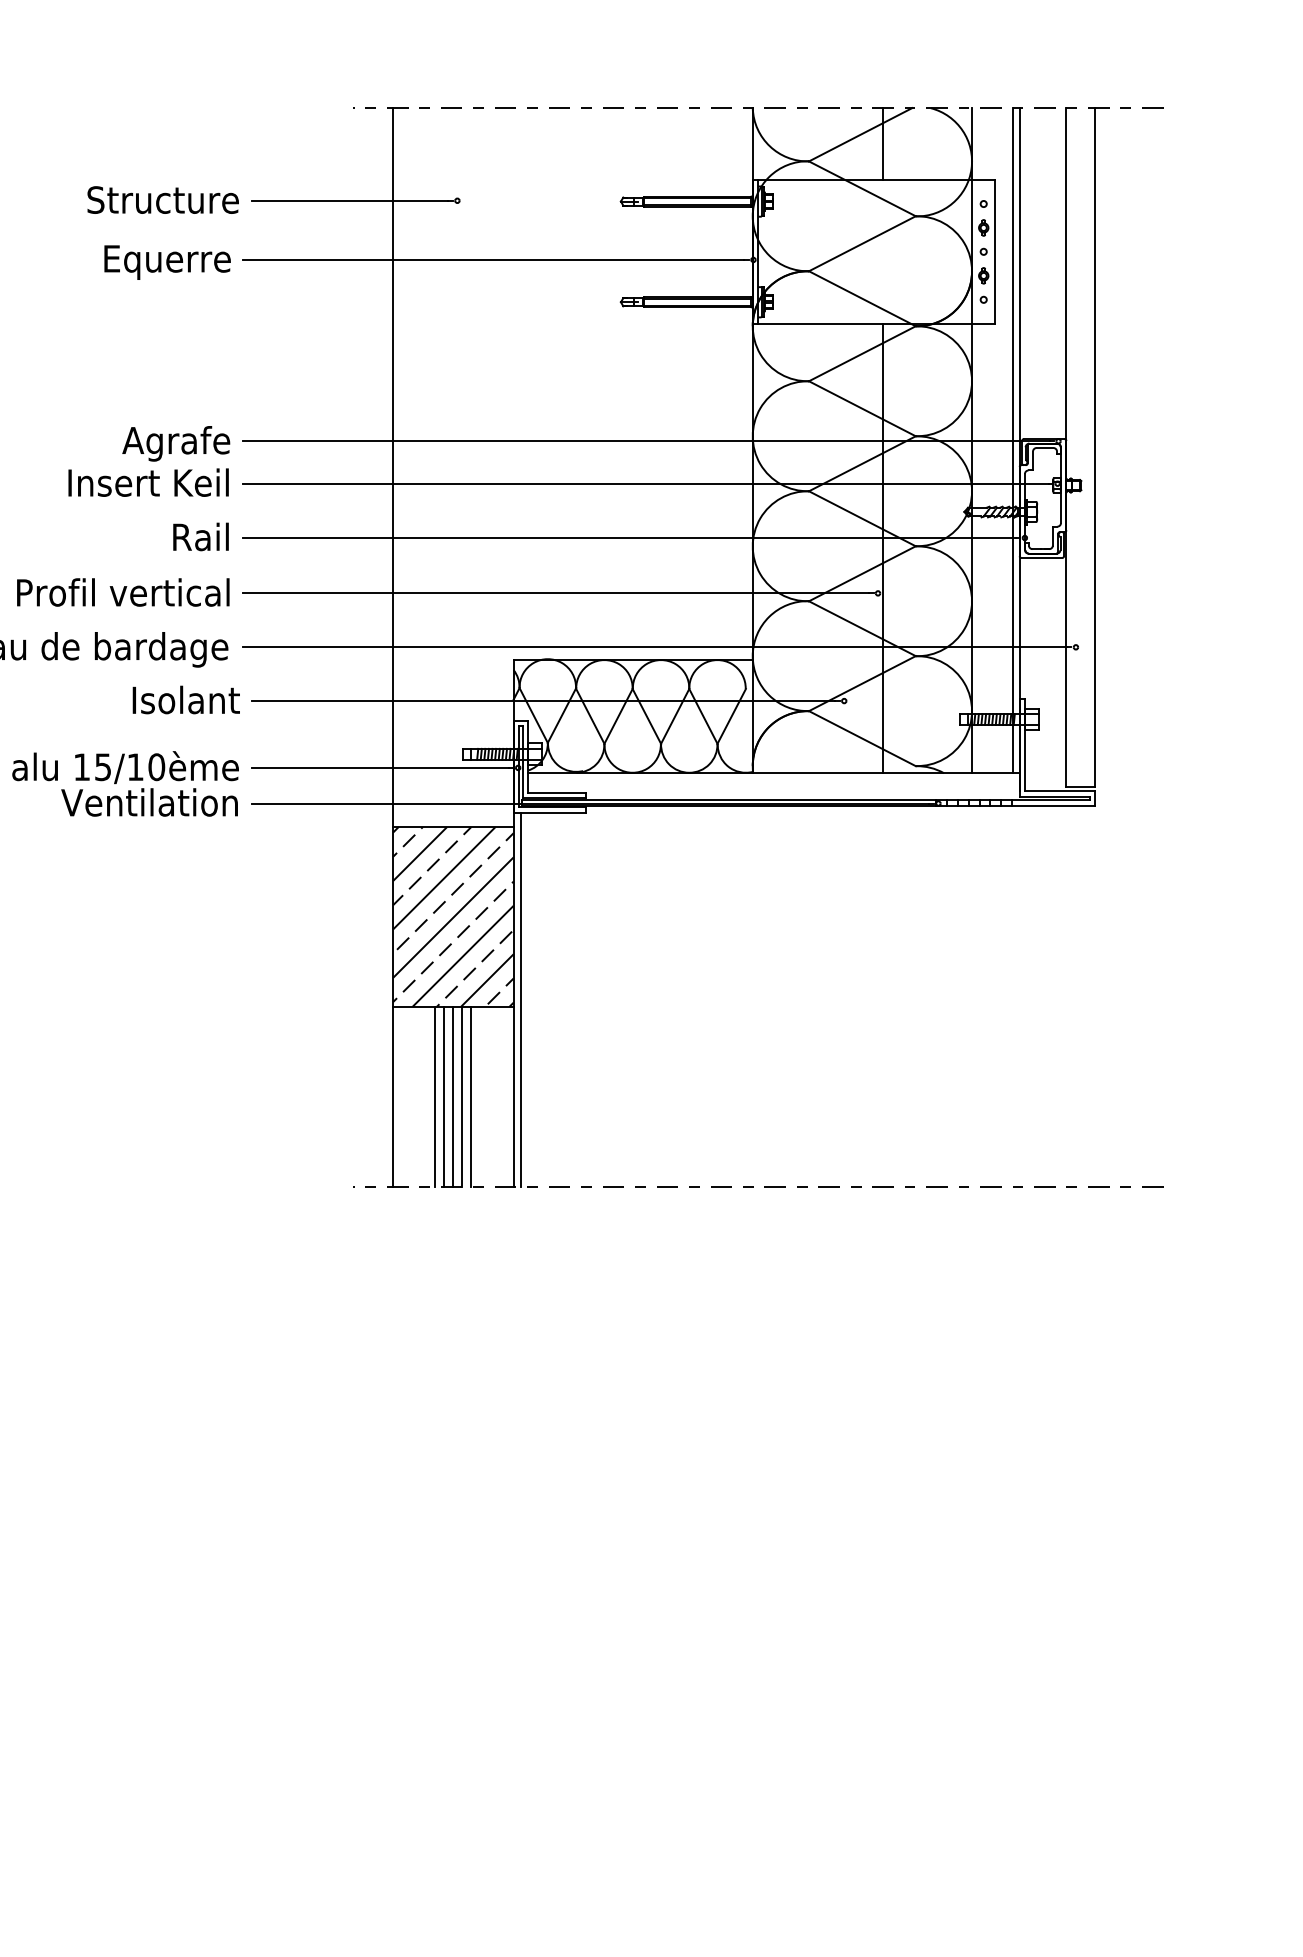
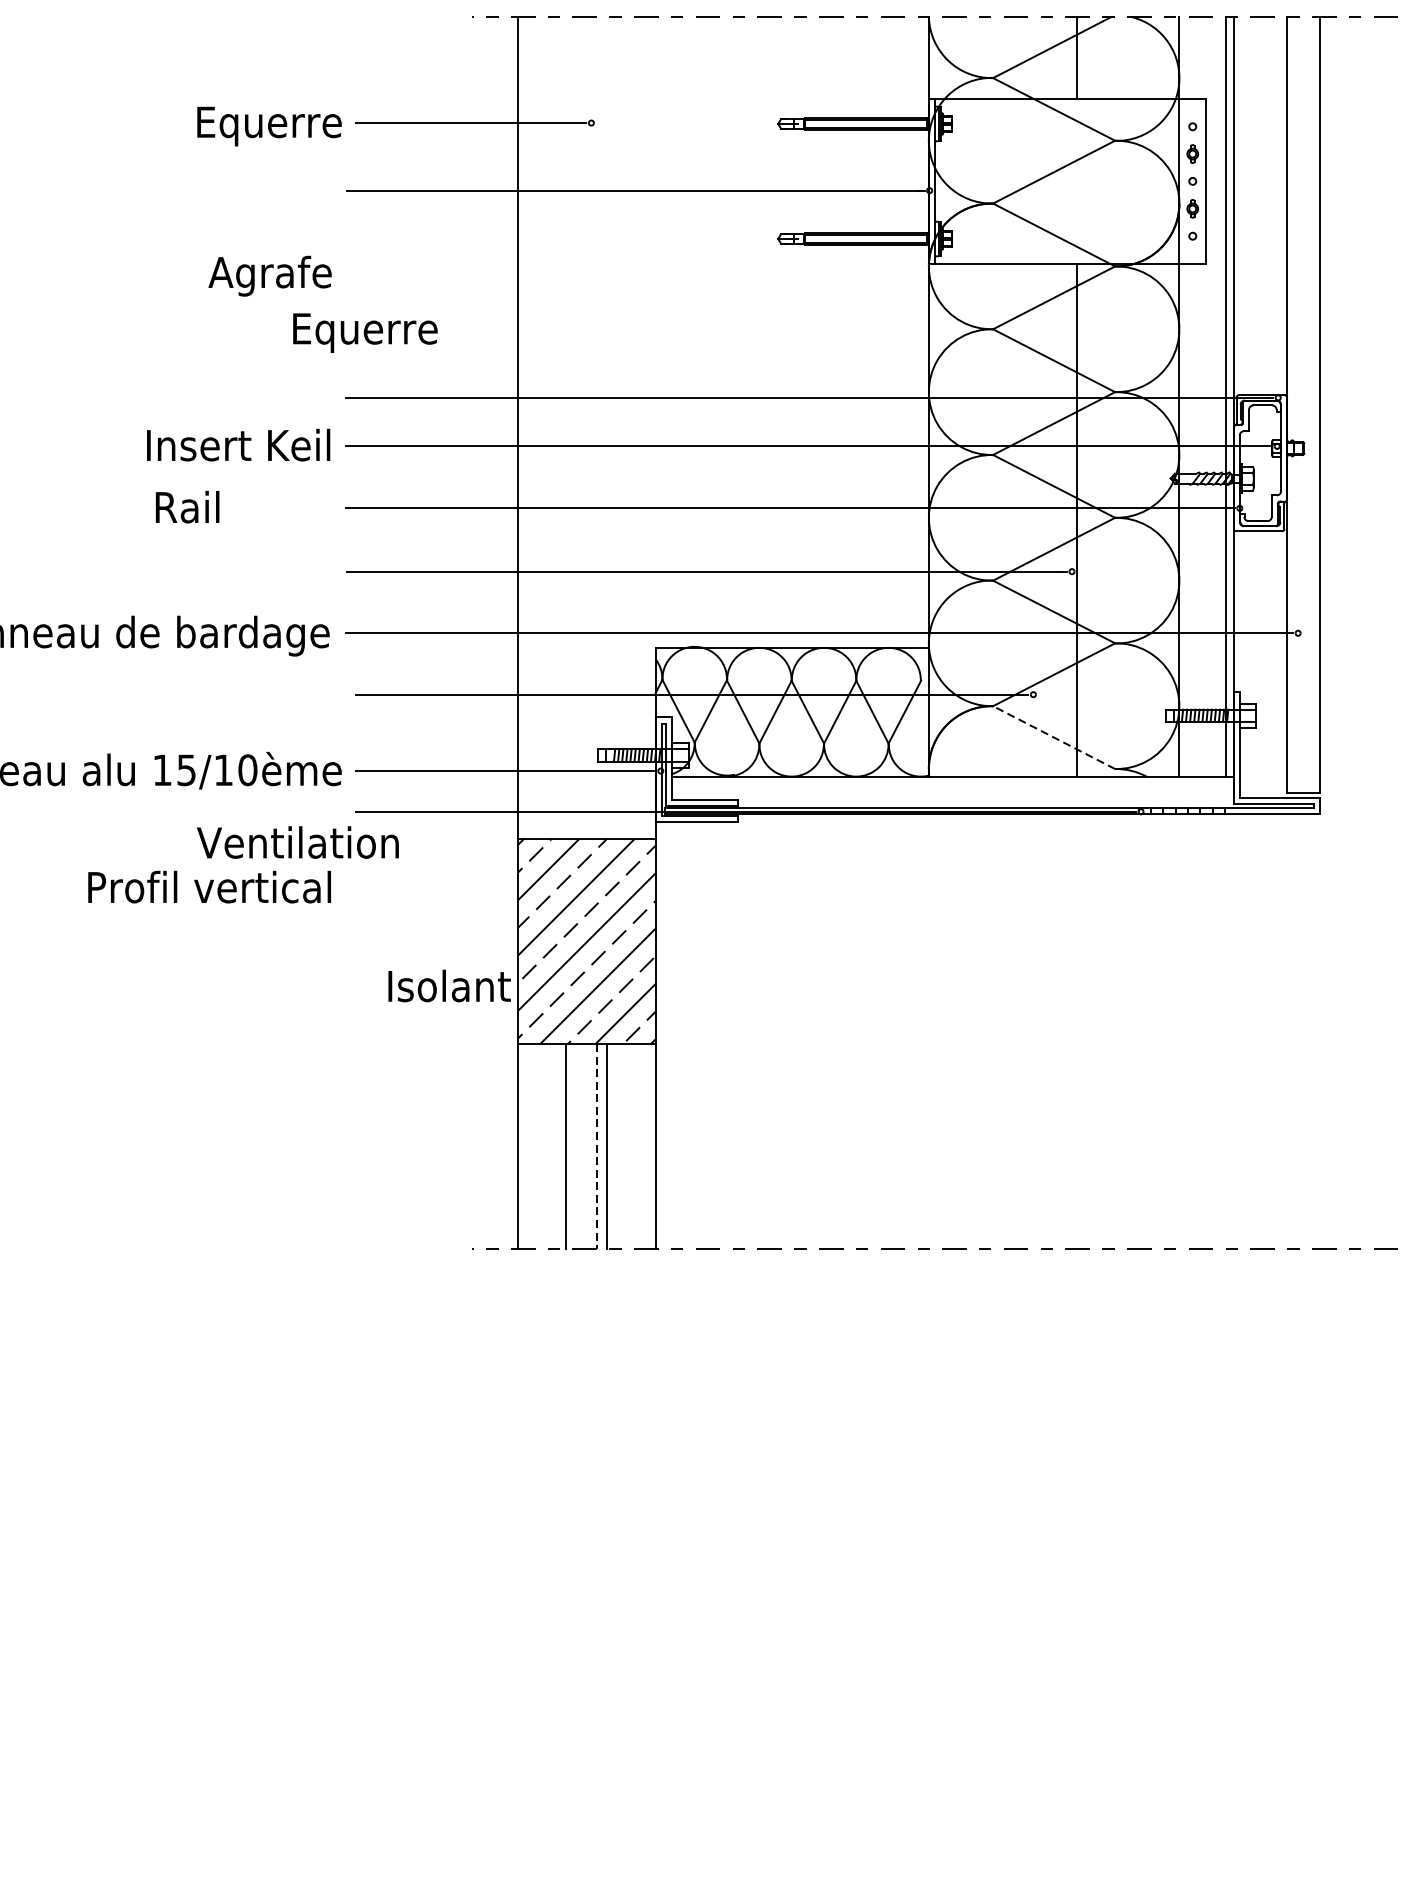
text: (146, 203) -> (236, 126), Structure -> Equerre
text: (167, 262) -> (365, 332), moved
text: (176, 443) -> (270, 275), moved
text: (200, 536) -> (187, 506), moved
text: (123, 592) -> (209, 887), moved
text: (185, 699) -> (448, 985), moved
line: (861, 738) -> (1053, 737), solid -> dashed
text: (149, 802) -> (297, 842), moved
line: (520, 999) -> (663, 1035), removed
line: (444, 1096) -> (576, 1146), removed
line: (453, 1096) -> (586, 1146), removed
line: (462, 1096) -> (597, 1146), solid -> dashed

